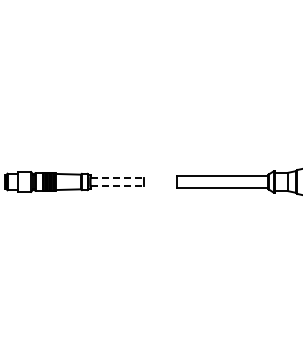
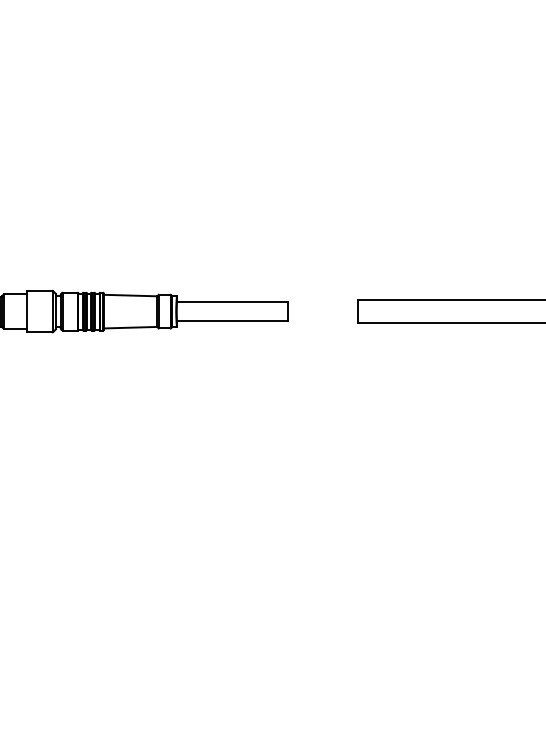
line: (117, 177) -> (233, 302), dashed -> solid
line: (117, 186) -> (233, 321), dashed -> solid

